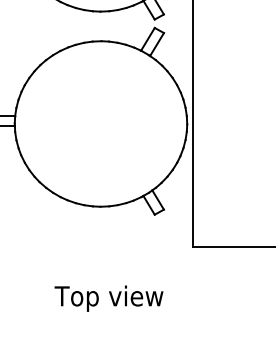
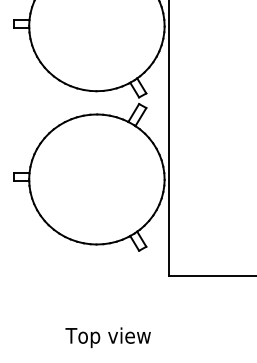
text: (108, 298) -> (107, 337), moved

